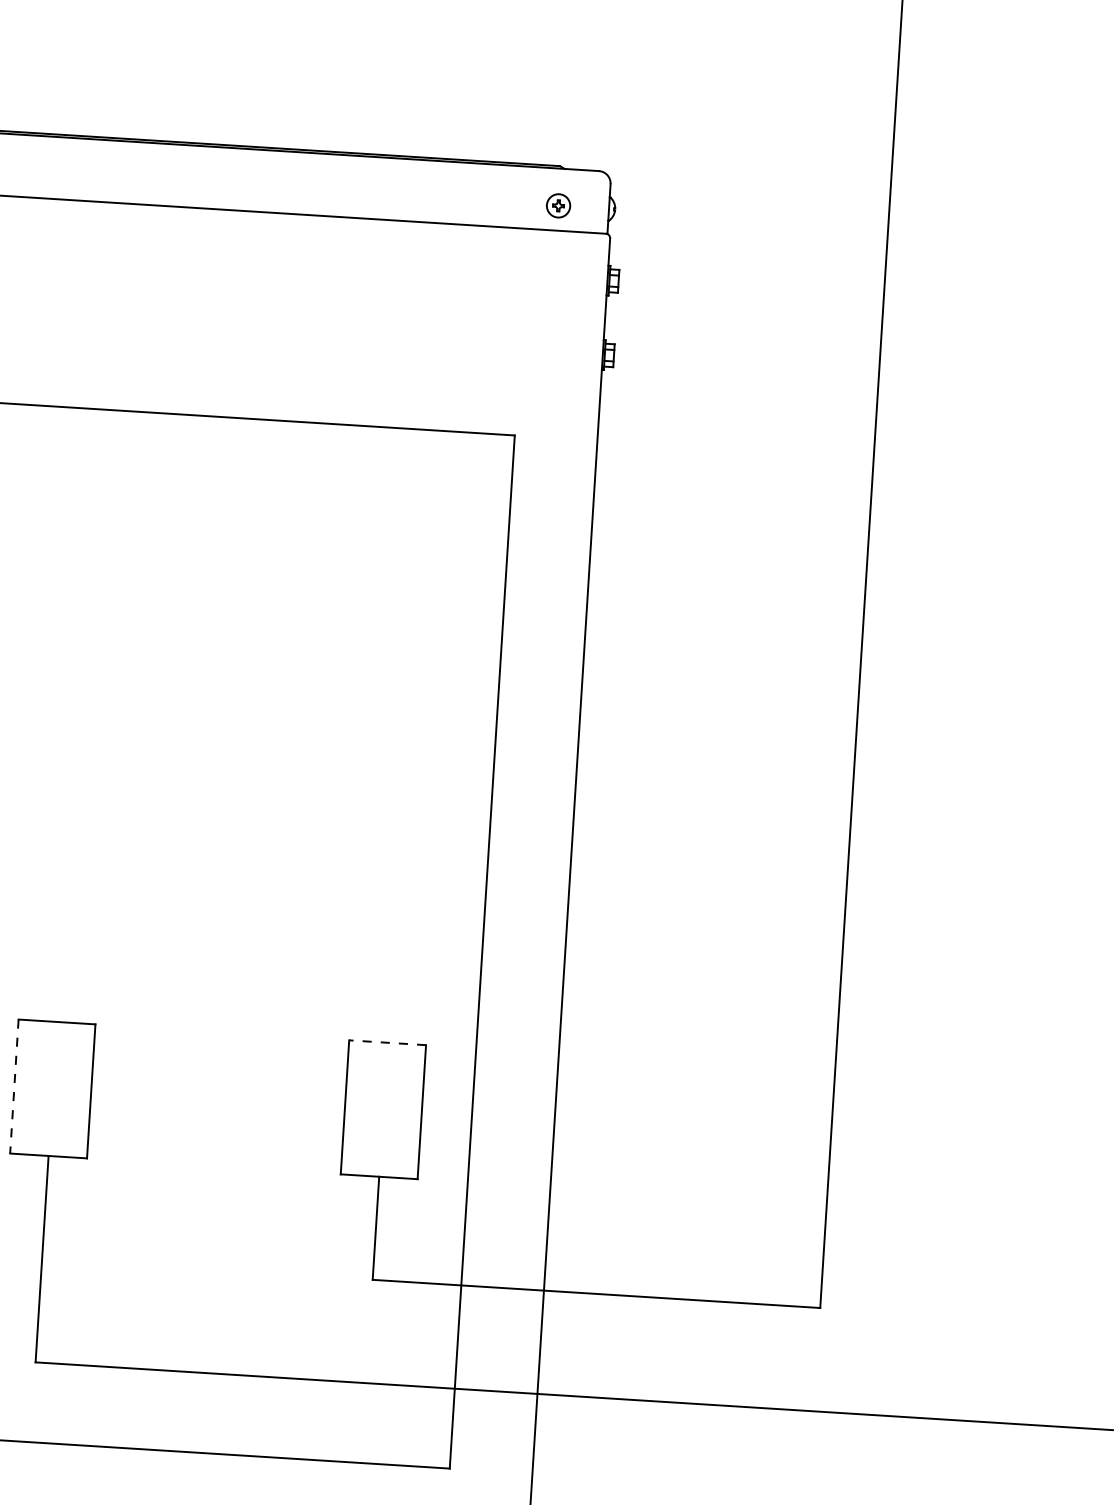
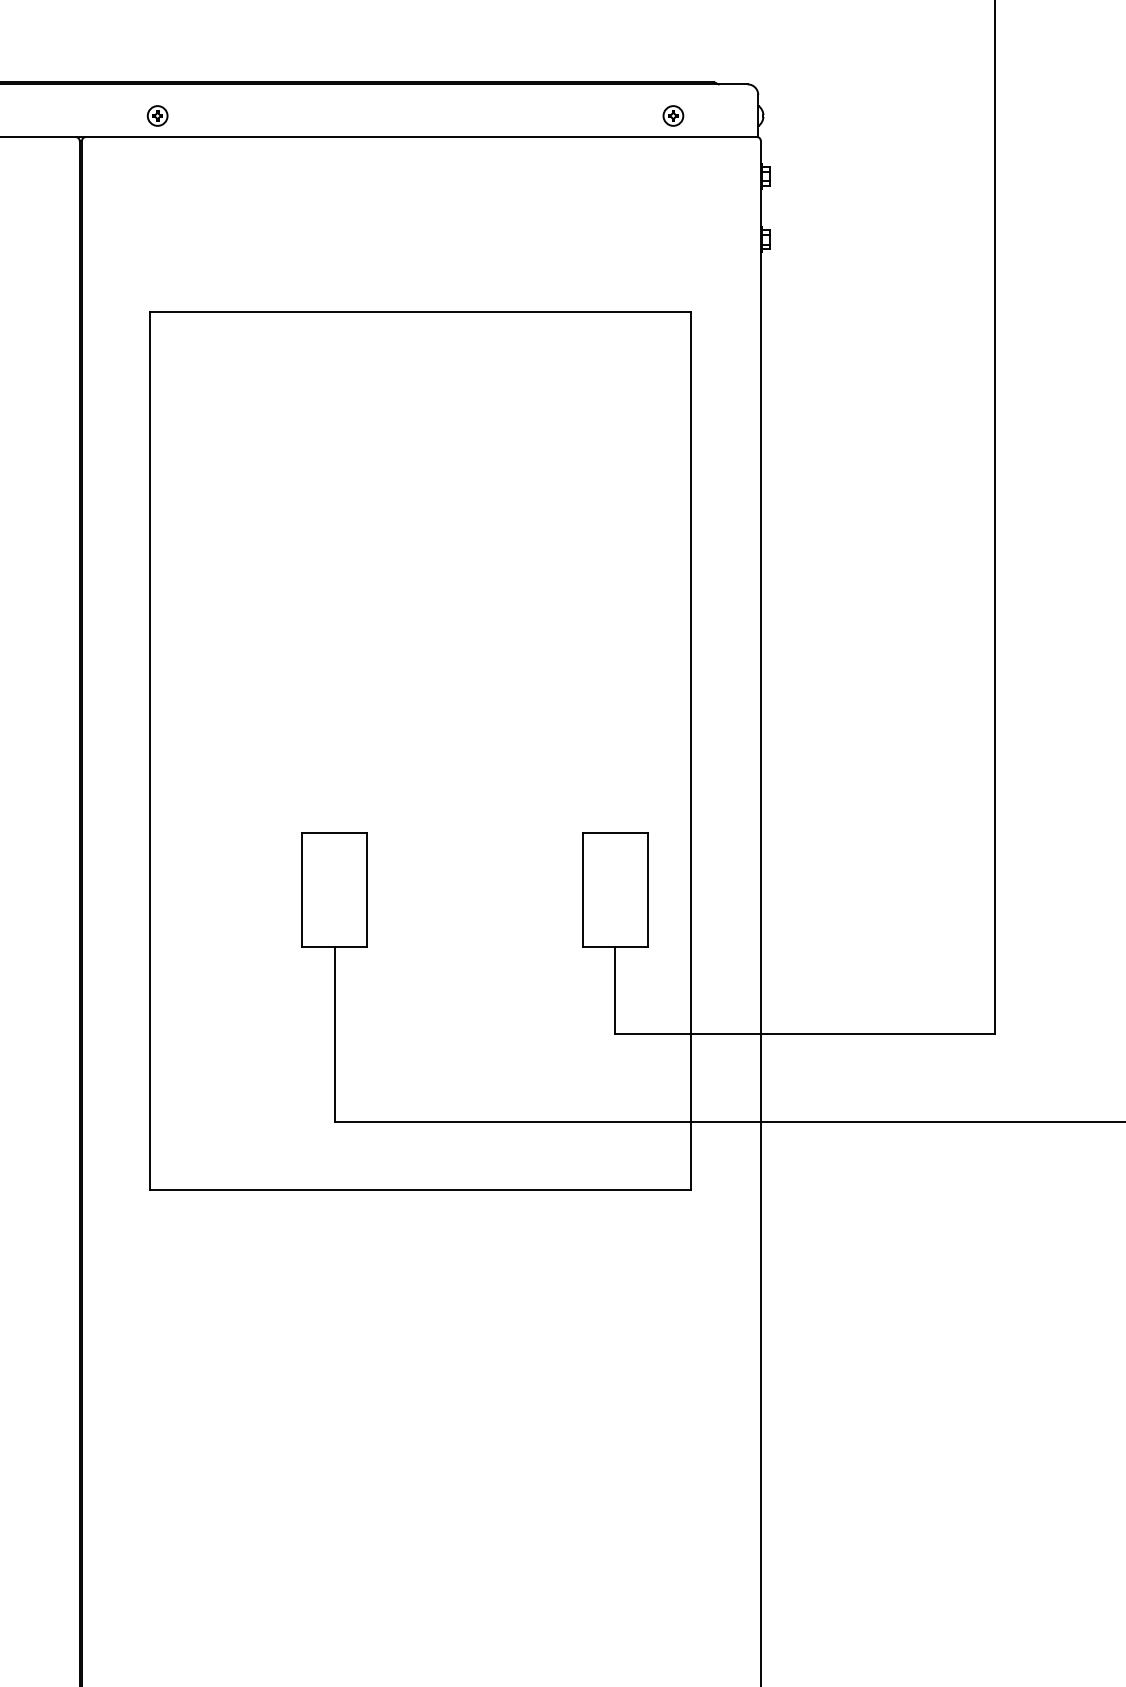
part: (558, 205) -> (673, 115), moved
line: (387, 1042) -> (615, 832), dashed -> solid
line: (14, 1086) -> (302, 889), dashed -> solid

